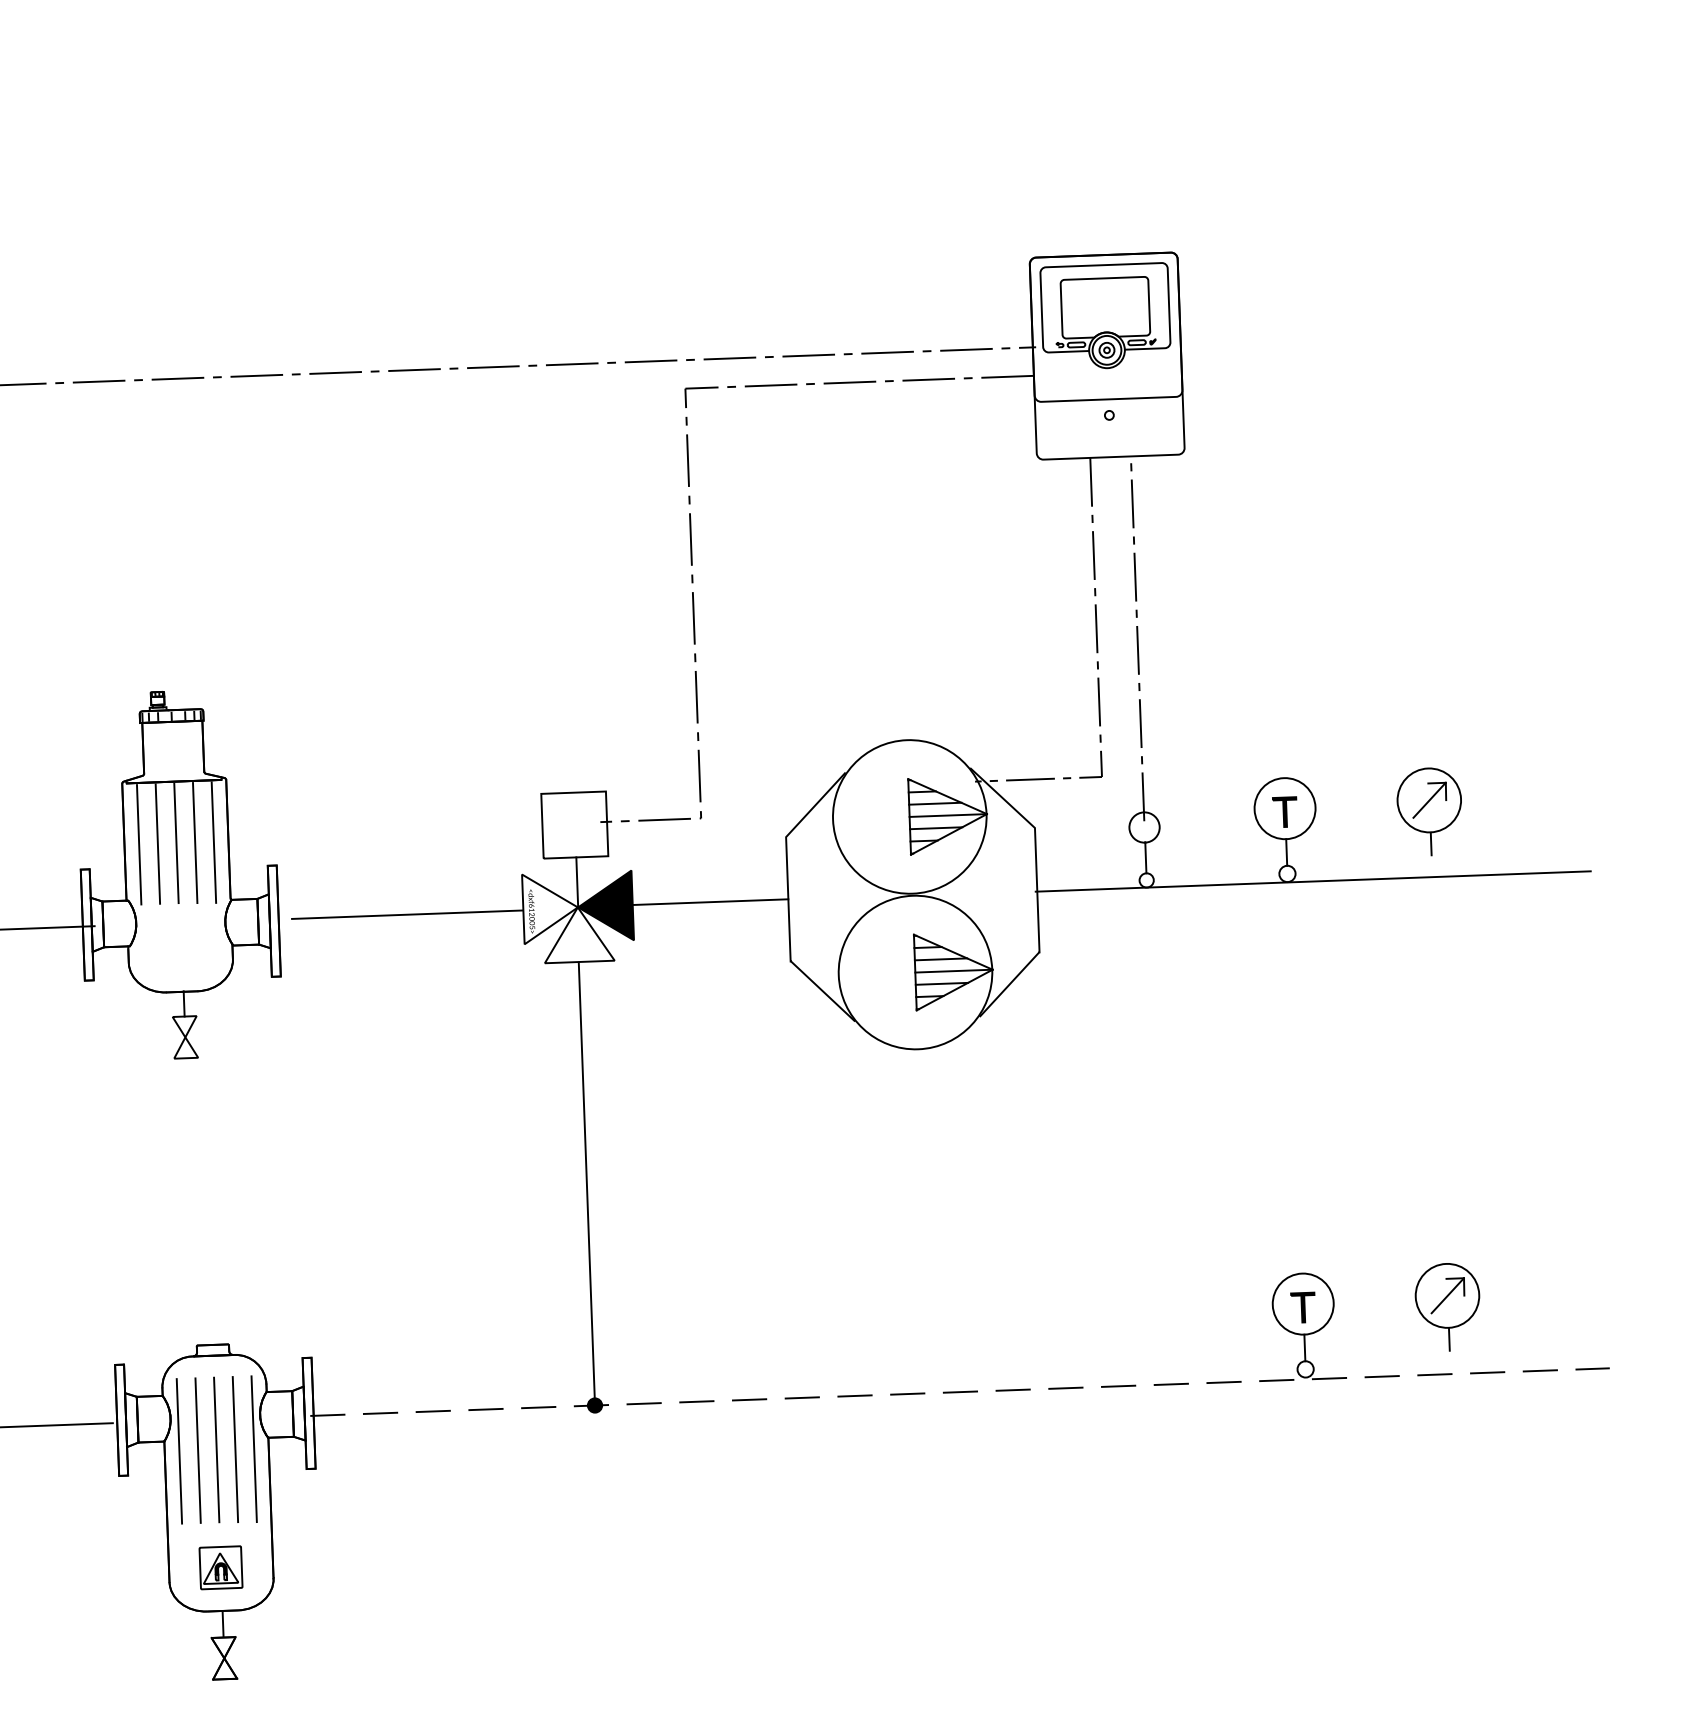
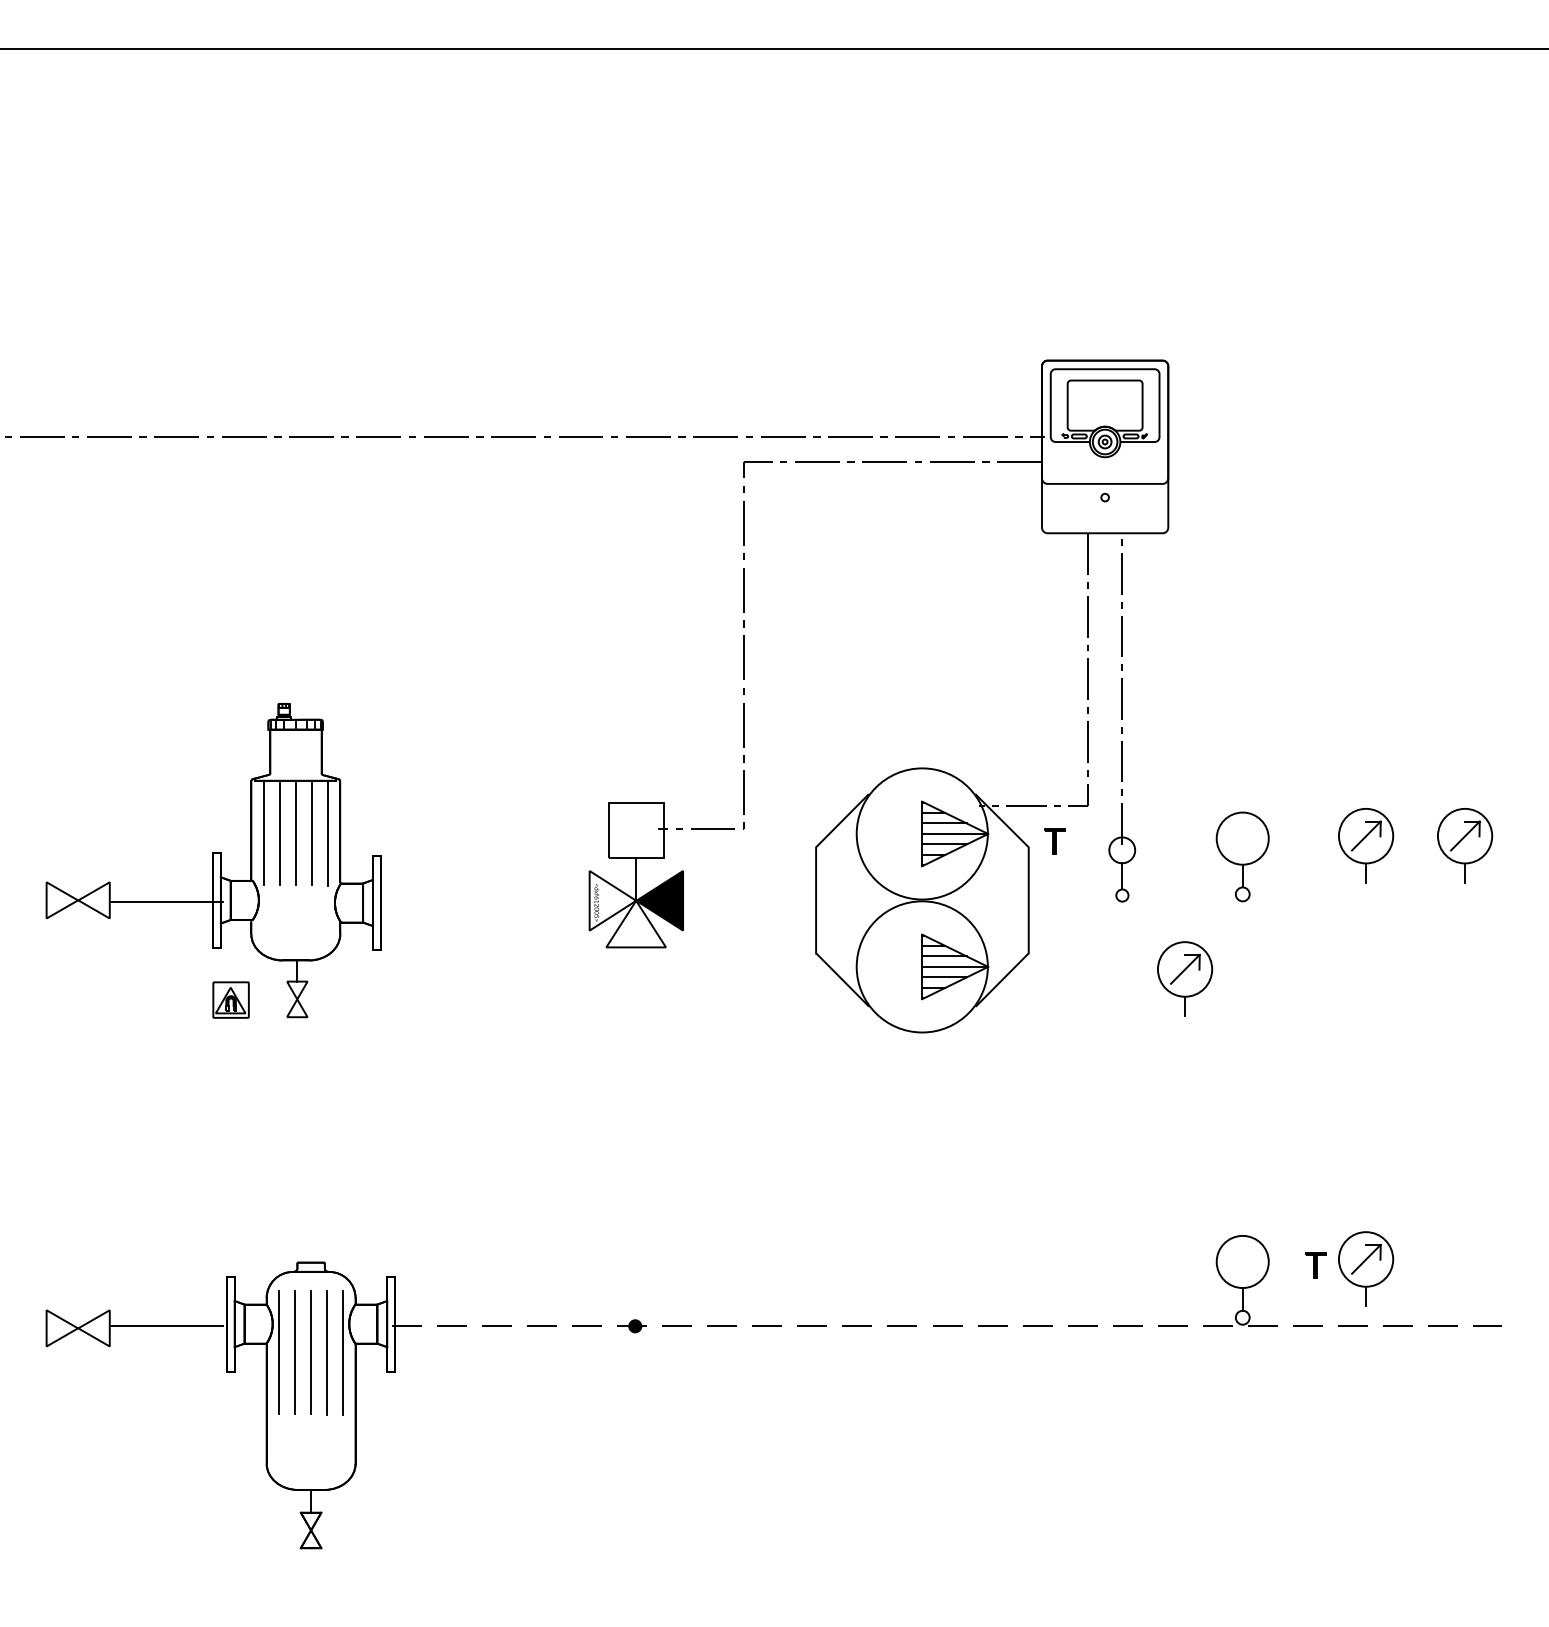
part: (1546, 807) -> (1465, 845), added
part: (1284, 812) -> (1054, 841), moved
line: (1313, 881) -> (1264, 901), removed
line: (711, 902) -> (750, 900), removed
line: (407, 914) -> (490, 901), removed
part: (1224, 974) -> (1185, 978), added
line: (587, 1184) -> (635, 1137), removed
part: (1303, 1308) -> (1315, 1265), moved
part: (220, 1567) -> (230, 999), moved

